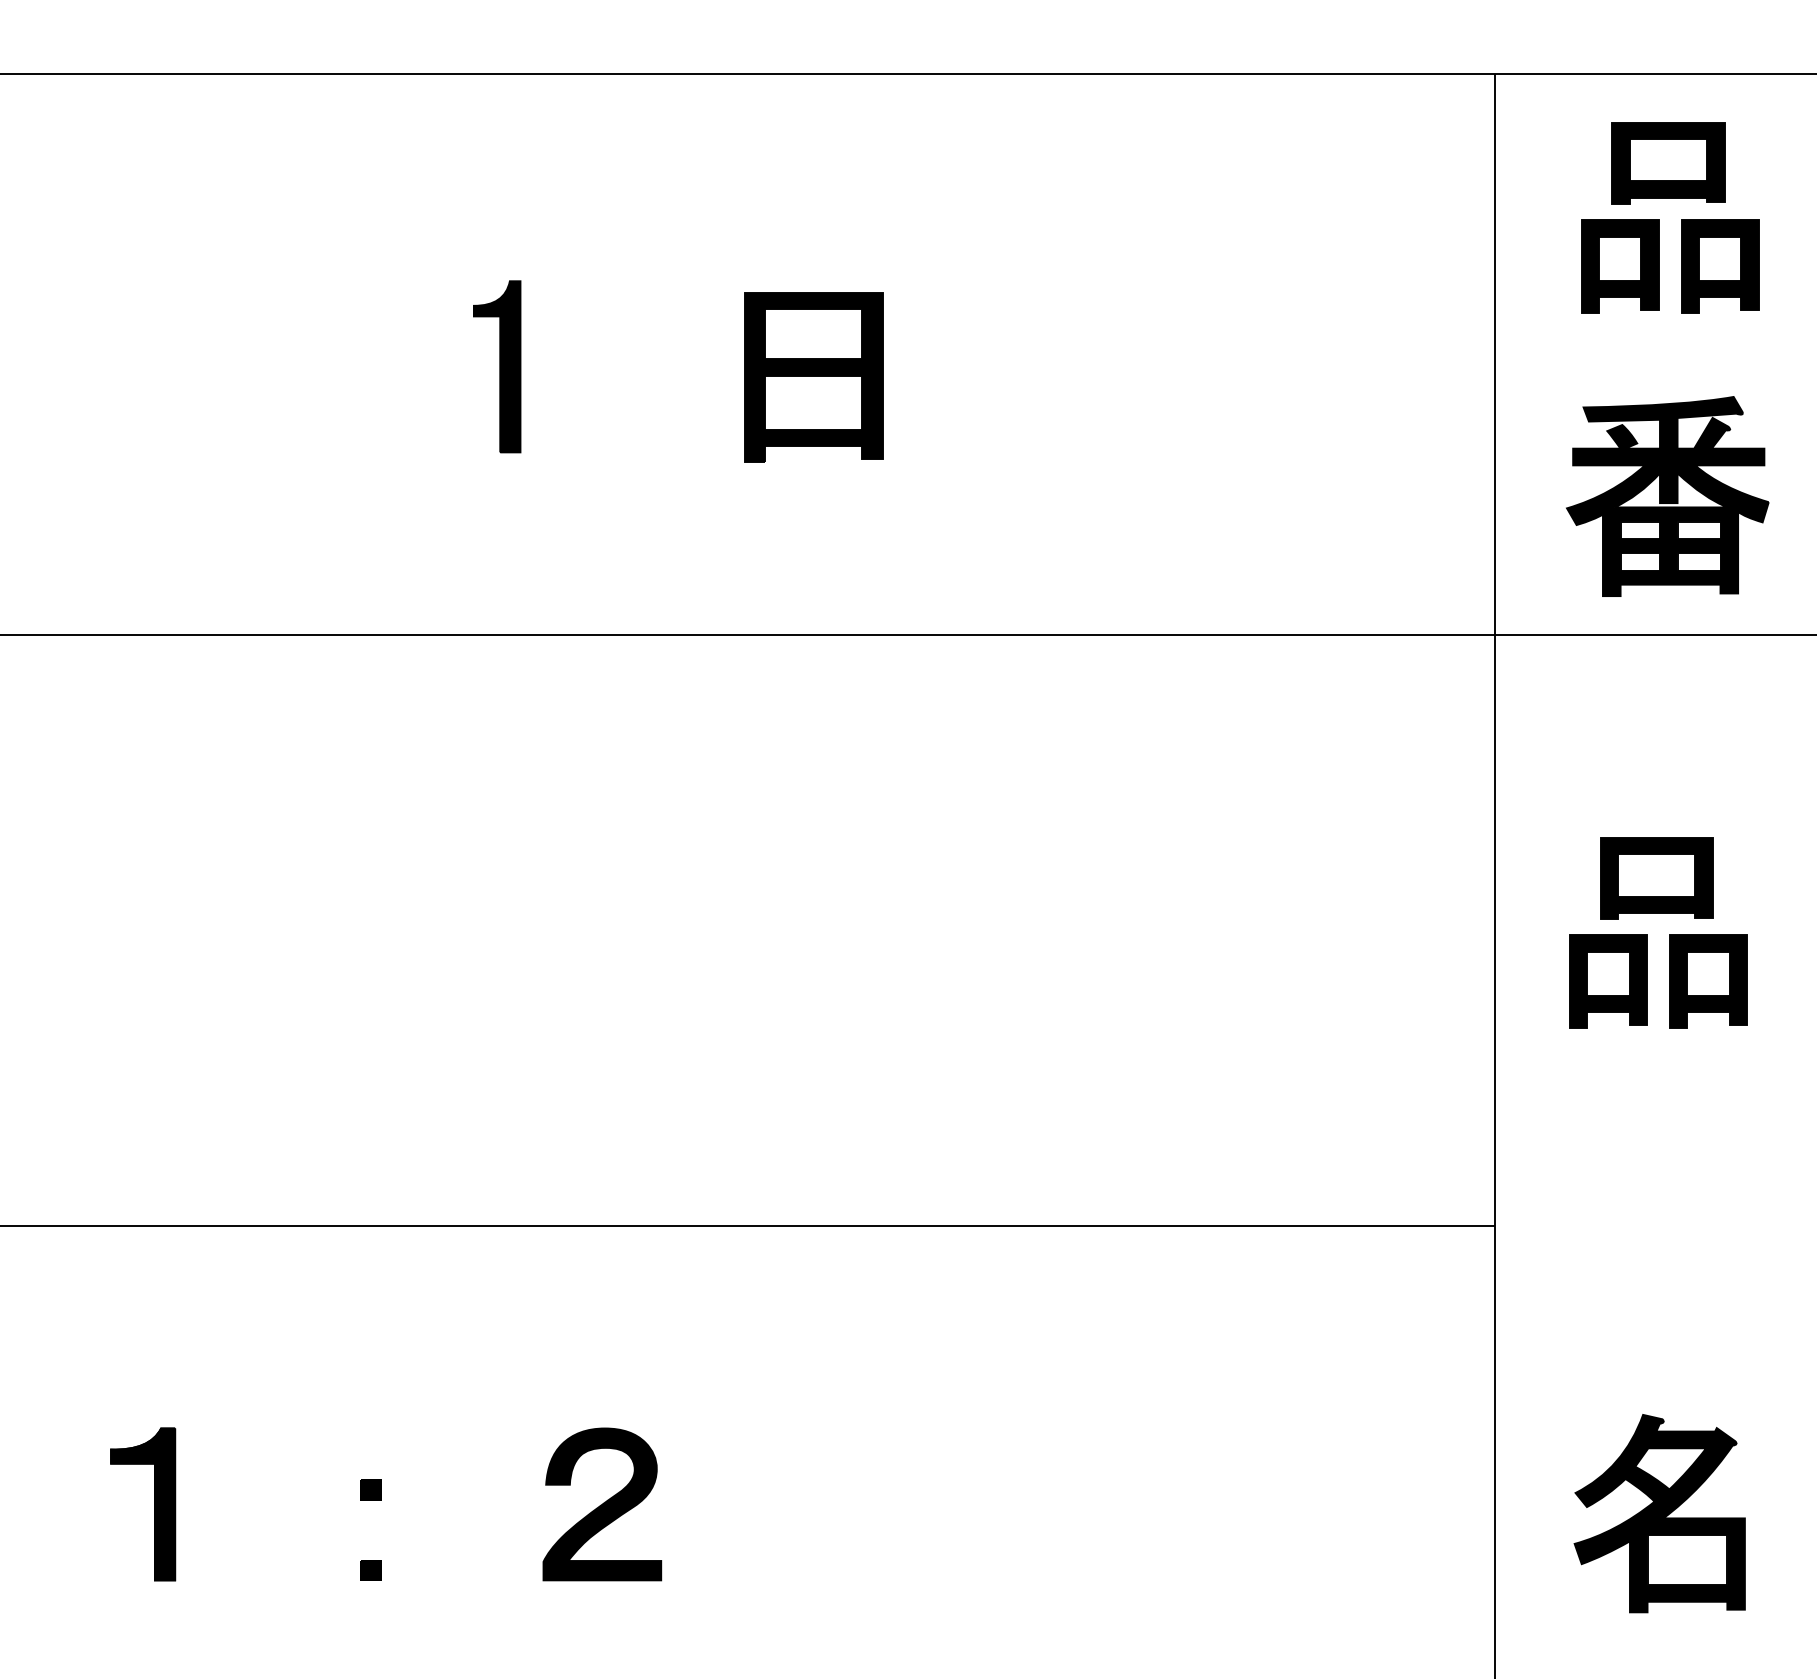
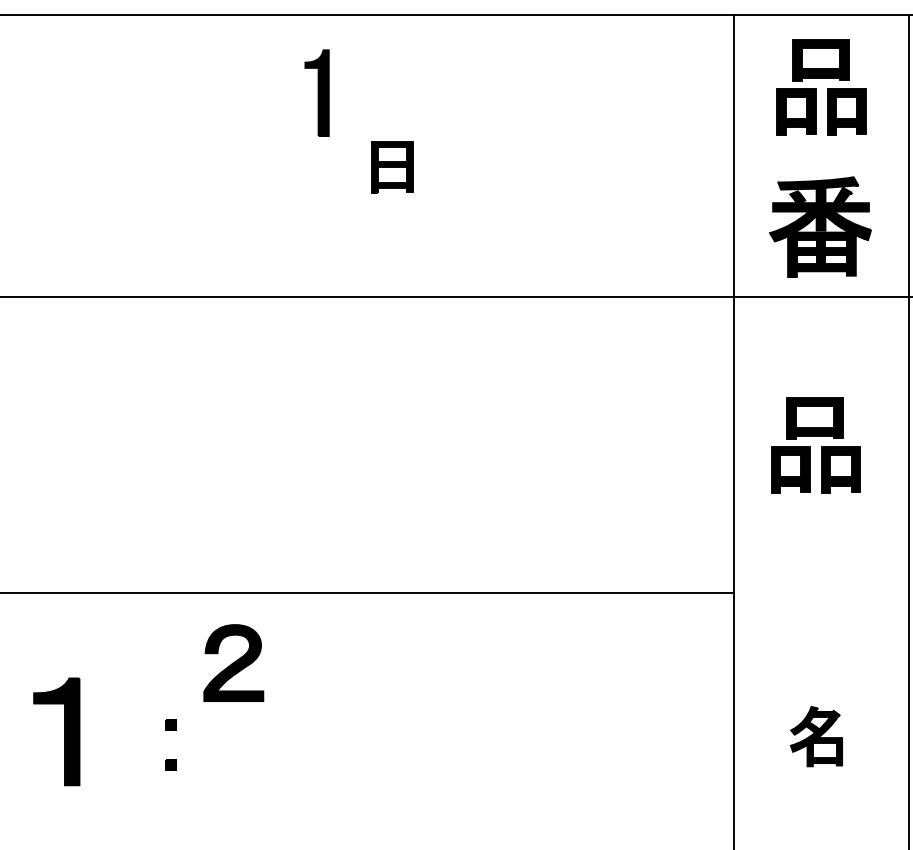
part: (495, 365) -> (316, 92), moved
part: (813, 377) -> (392, 167), size x0.6
part: (601, 1503) -> (233, 662), moved
part: (142, 1505) -> (56, 732), size x1.4
part: (1659, 1513) -> (816, 736), size x0.6

